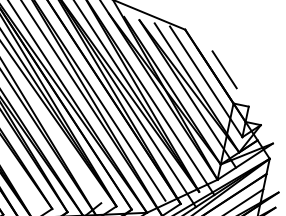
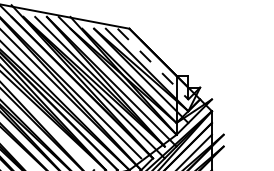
line: (224, 69) -> (164, 52), removed
line: (206, 82) -> (153, 64), solid -> dashed

